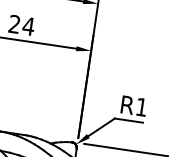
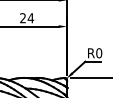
text: (142, 107) -> (99, 53), R1 -> R0

